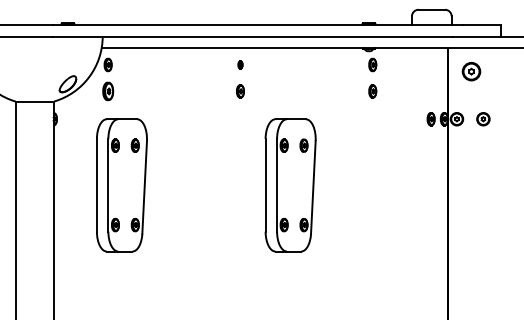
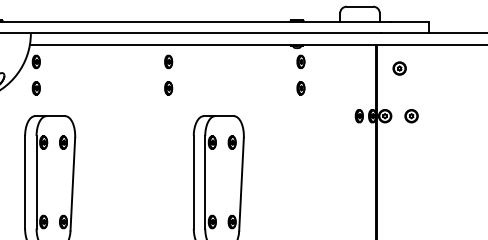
part: (240, 64) -> (168, 61), size x1.67
part: (471, 71) -> (399, 68), size x0.71
part: (107, 91) -> (35, 88), size x0.71

